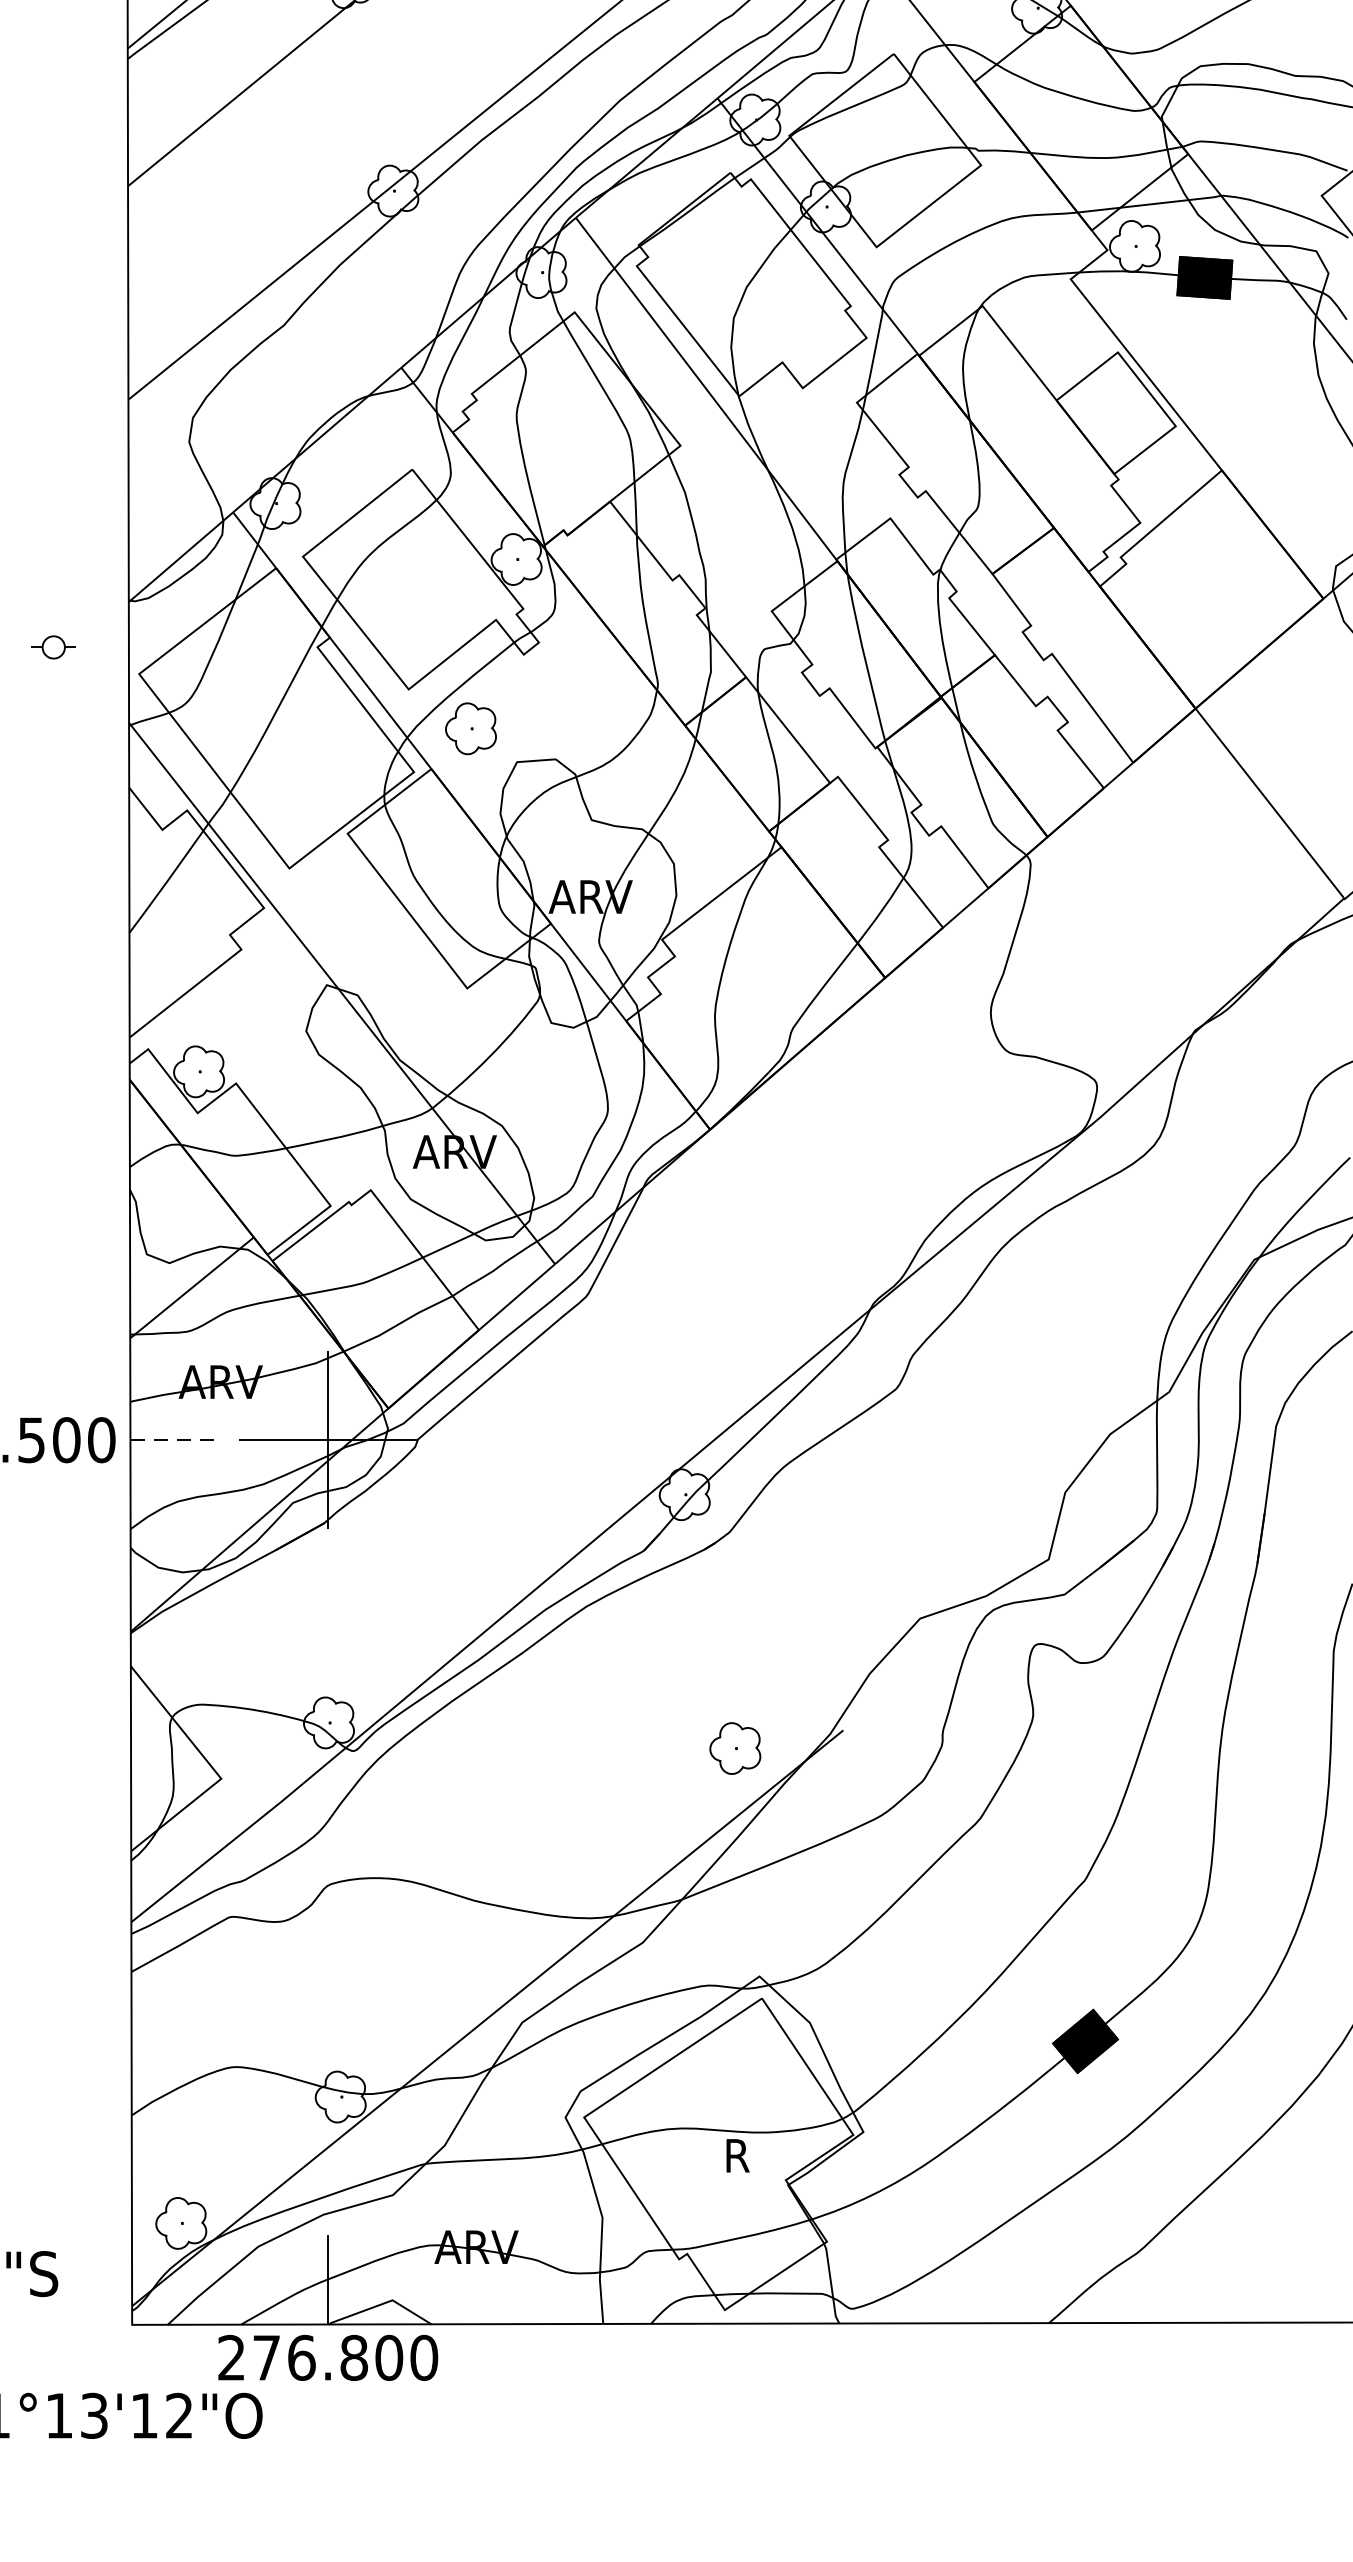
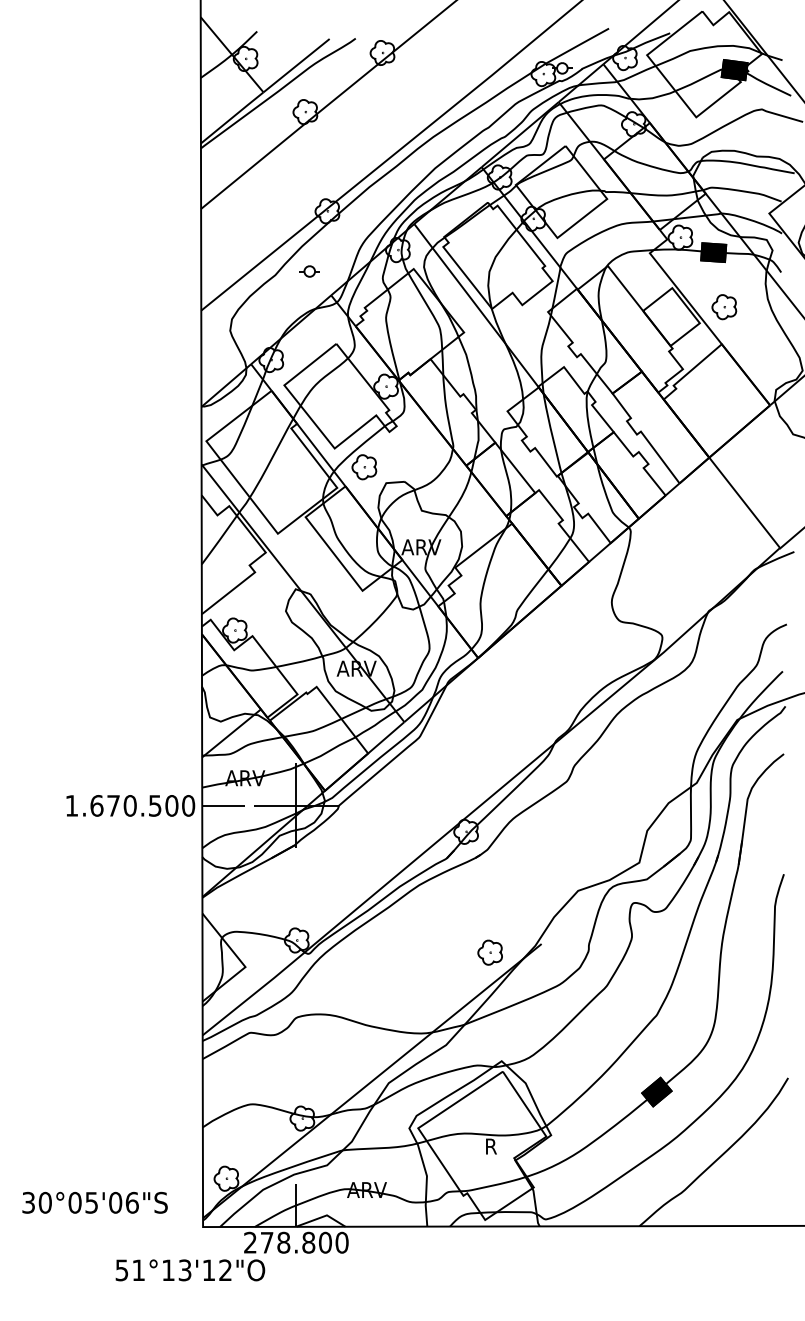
part: (1227, 393) -> (724, 307), added
part: (53, 647) -> (309, 271), moved
line: (175, 1439) -> (223, 805), dashed -> solid
text: (301, 2357) -> (283, 1242), 276.800 -> 278.800

